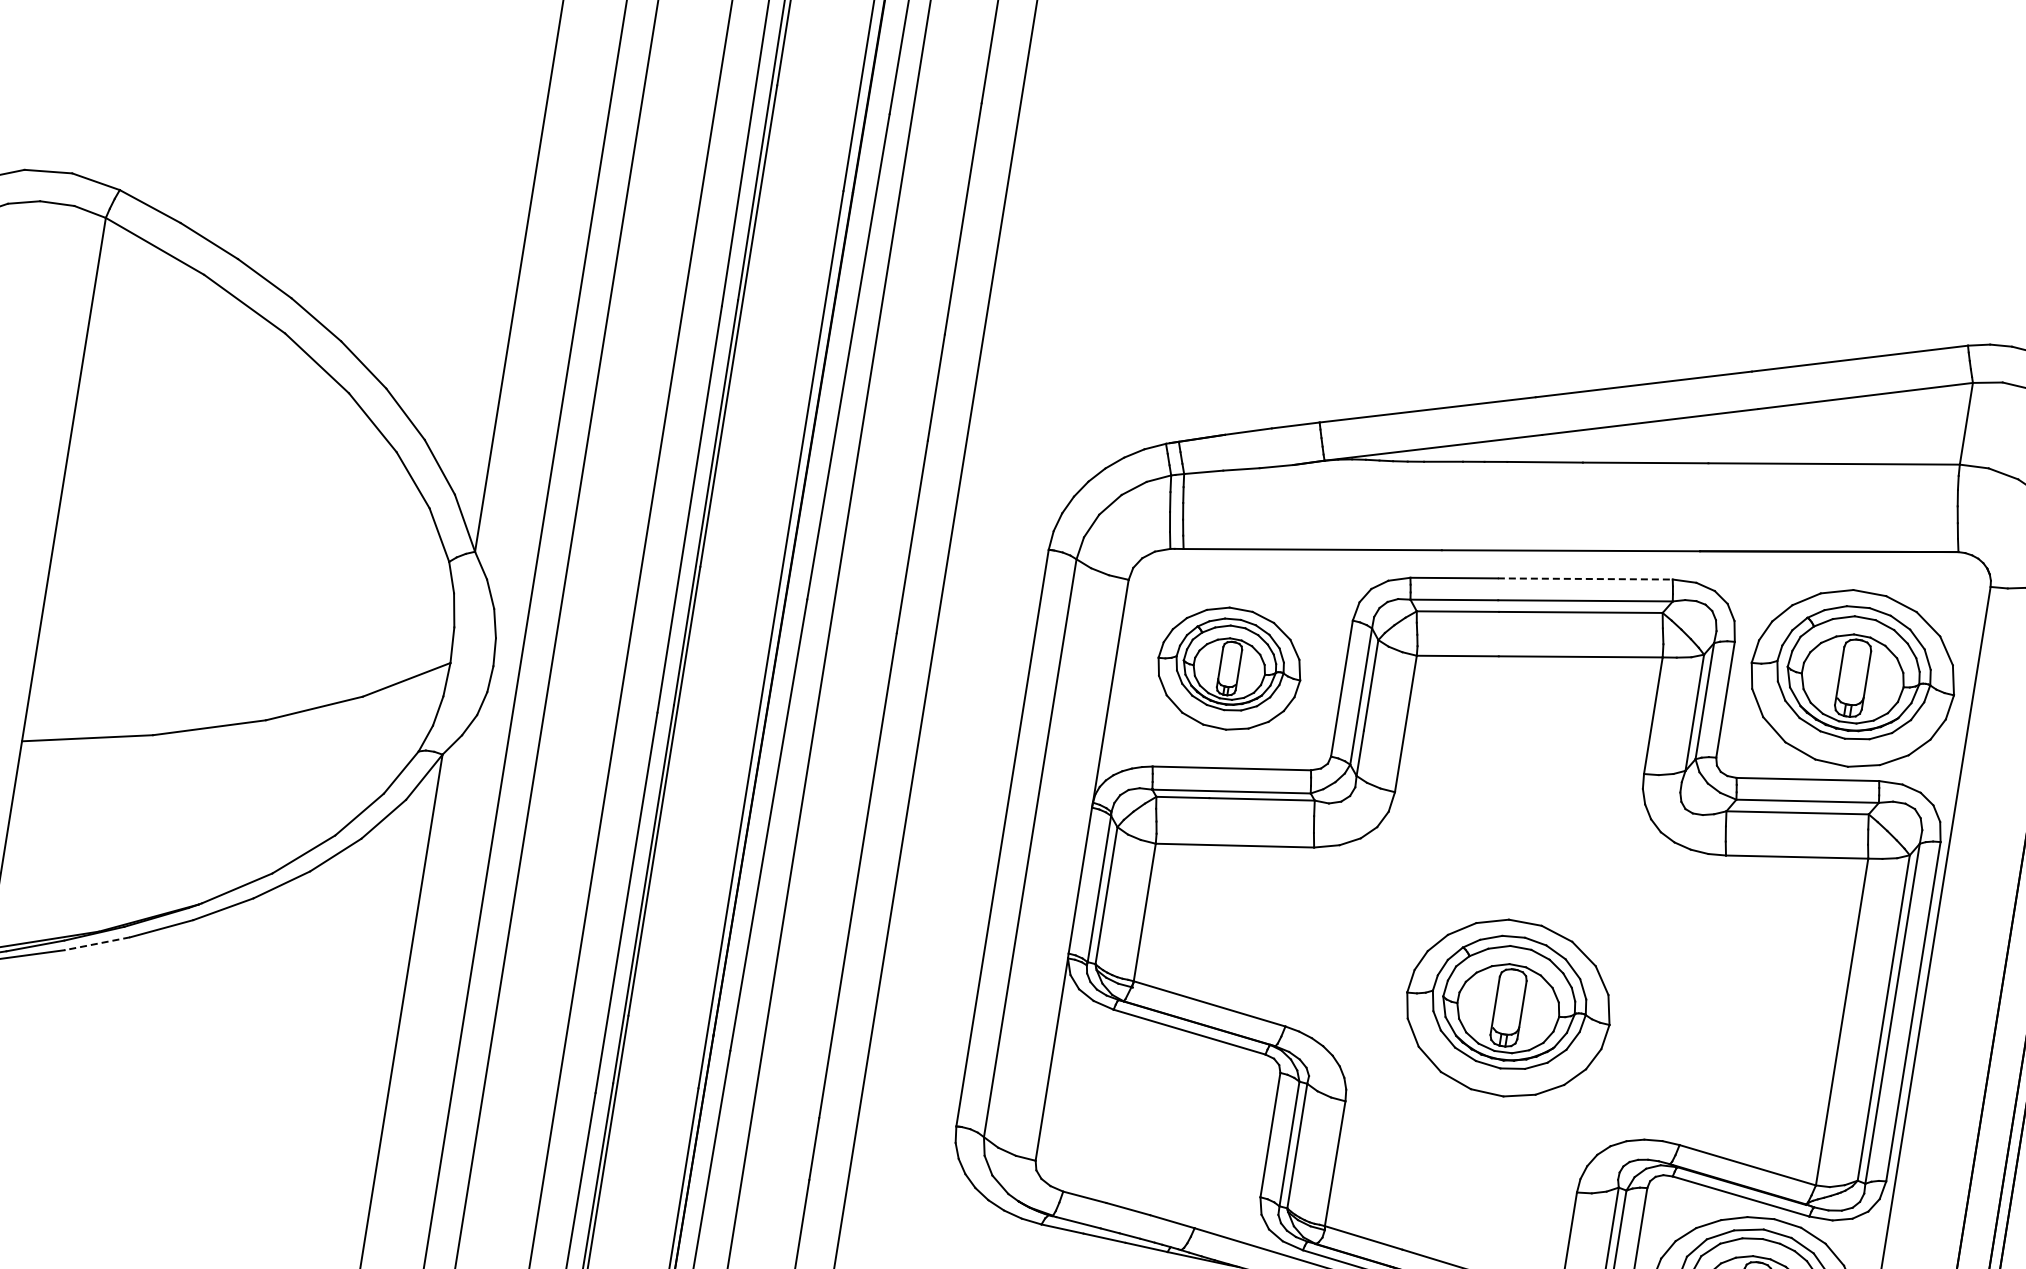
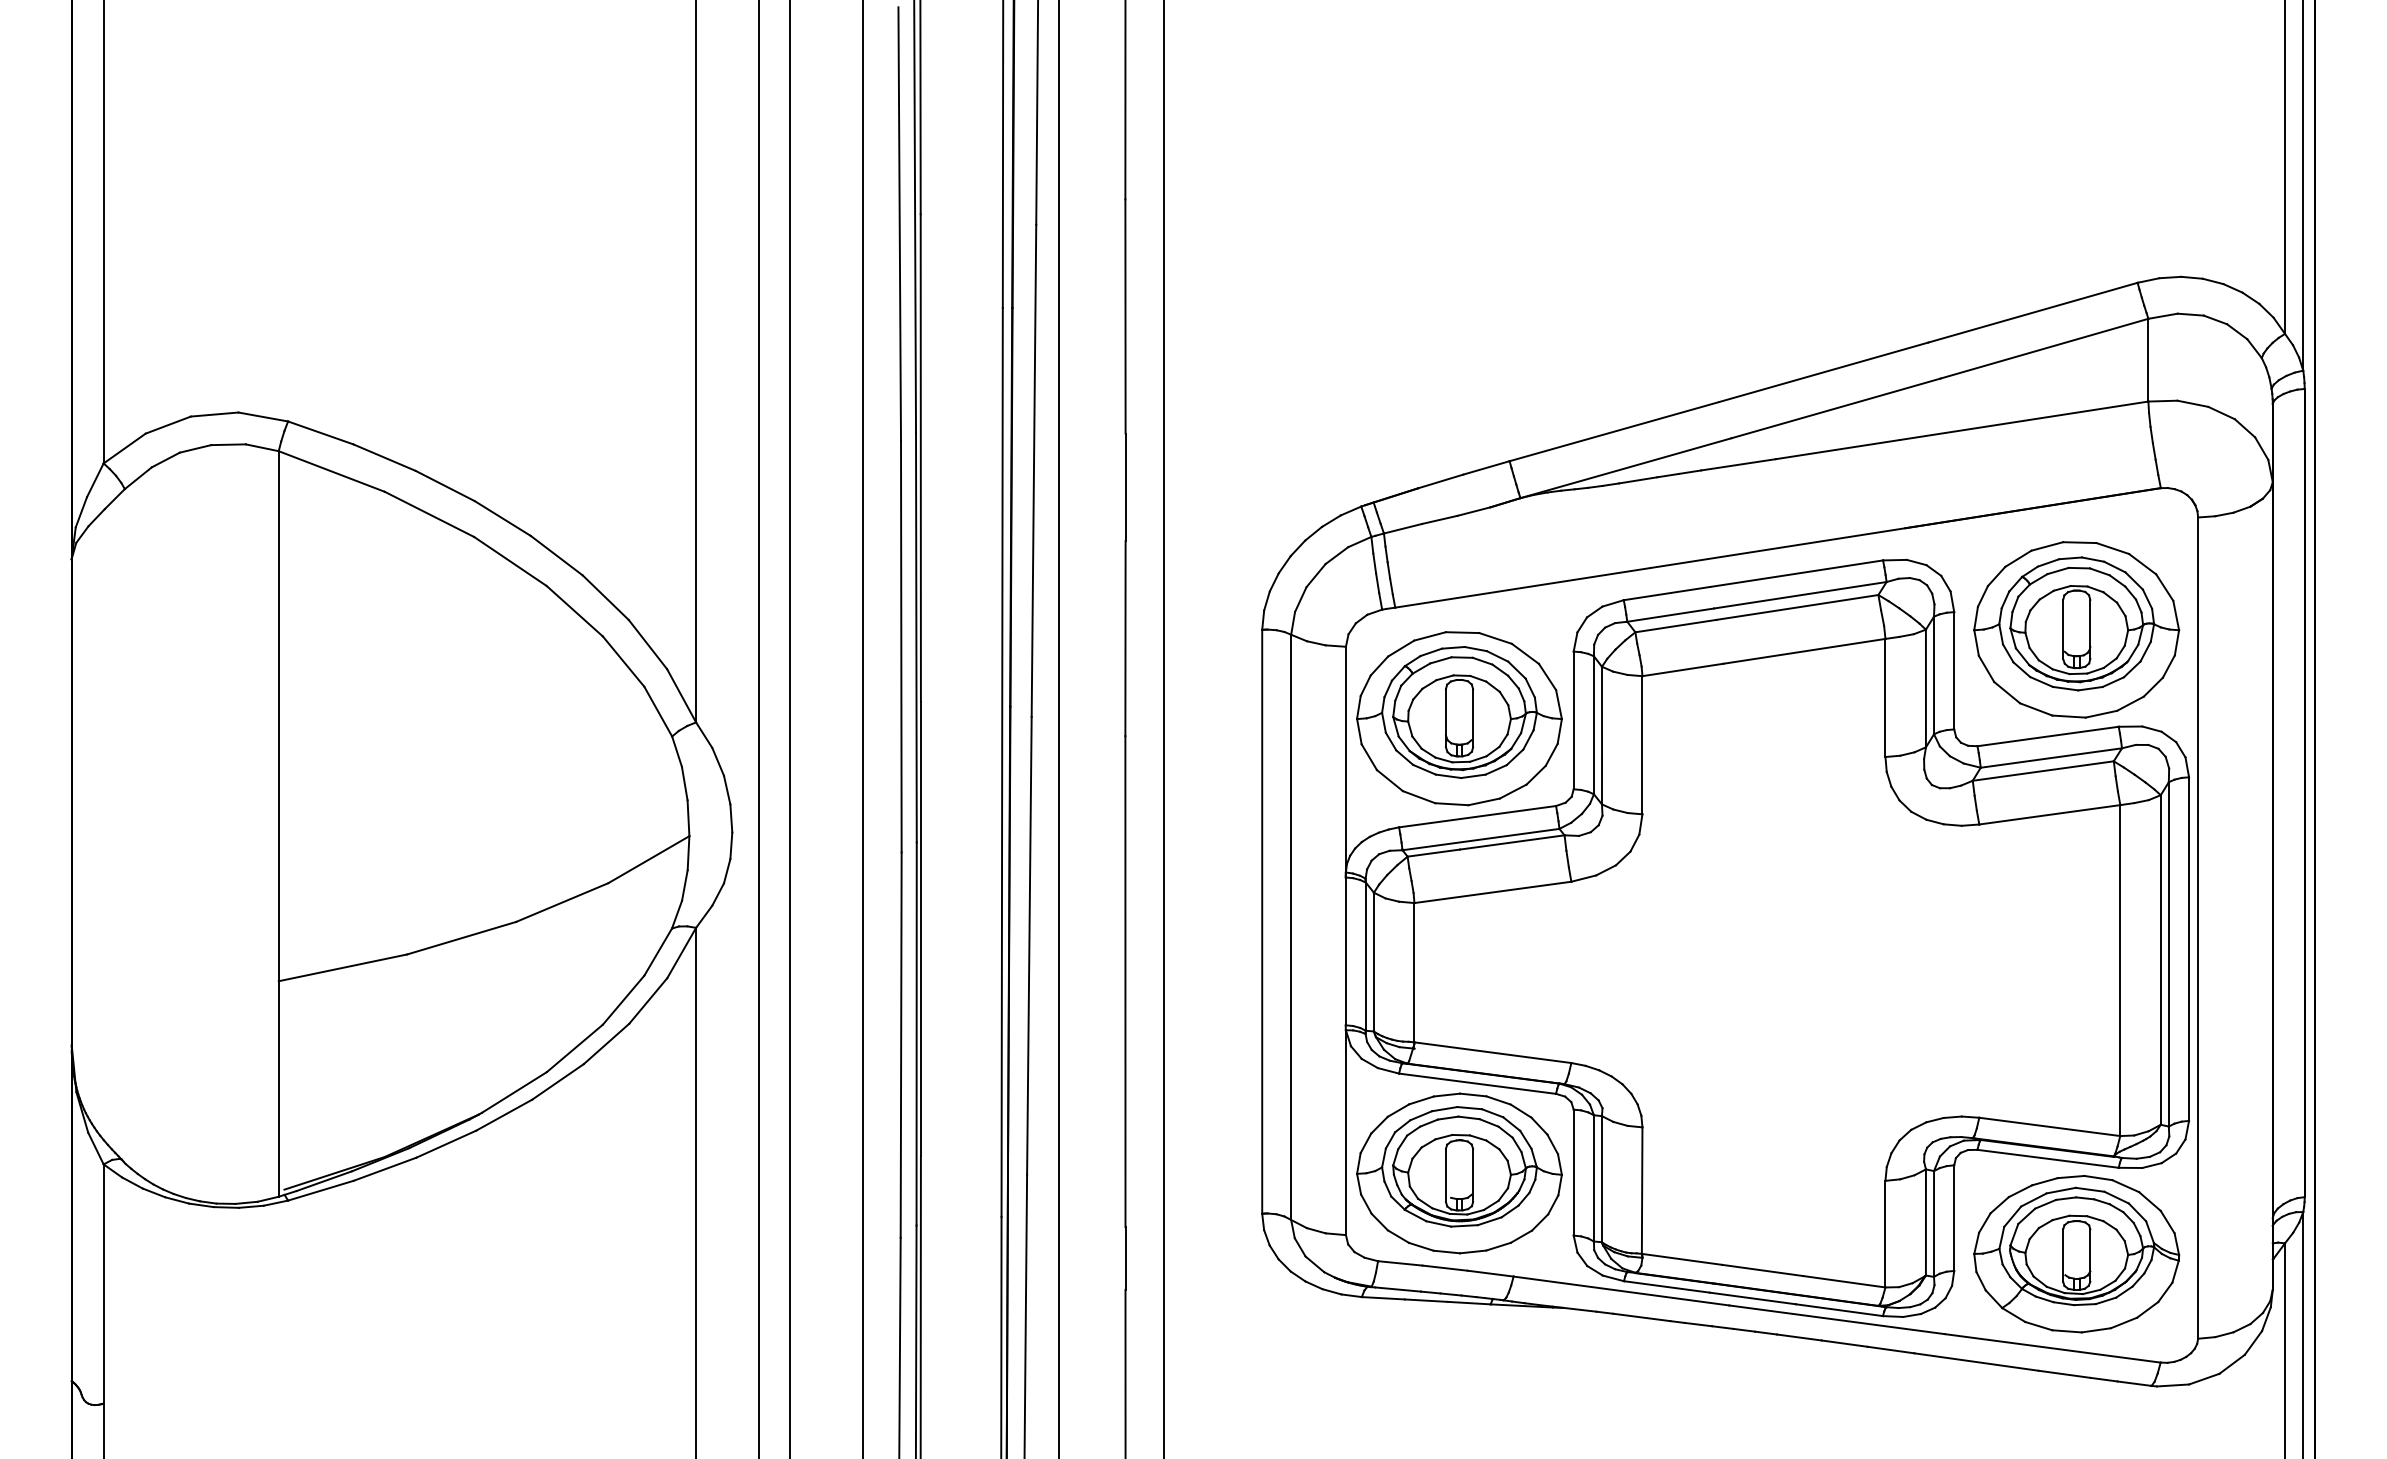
line: (1586, 578) -> (1797, 573), dashed -> solid
part: (1229, 668) -> (1459, 718), size x1.43
line: (96, 943) -> (384, 1169), dashed -> solid
part: (1508, 1008) -> (1788, 1009), removed
part: (1157, 1117) -> (1459, 1173), added

